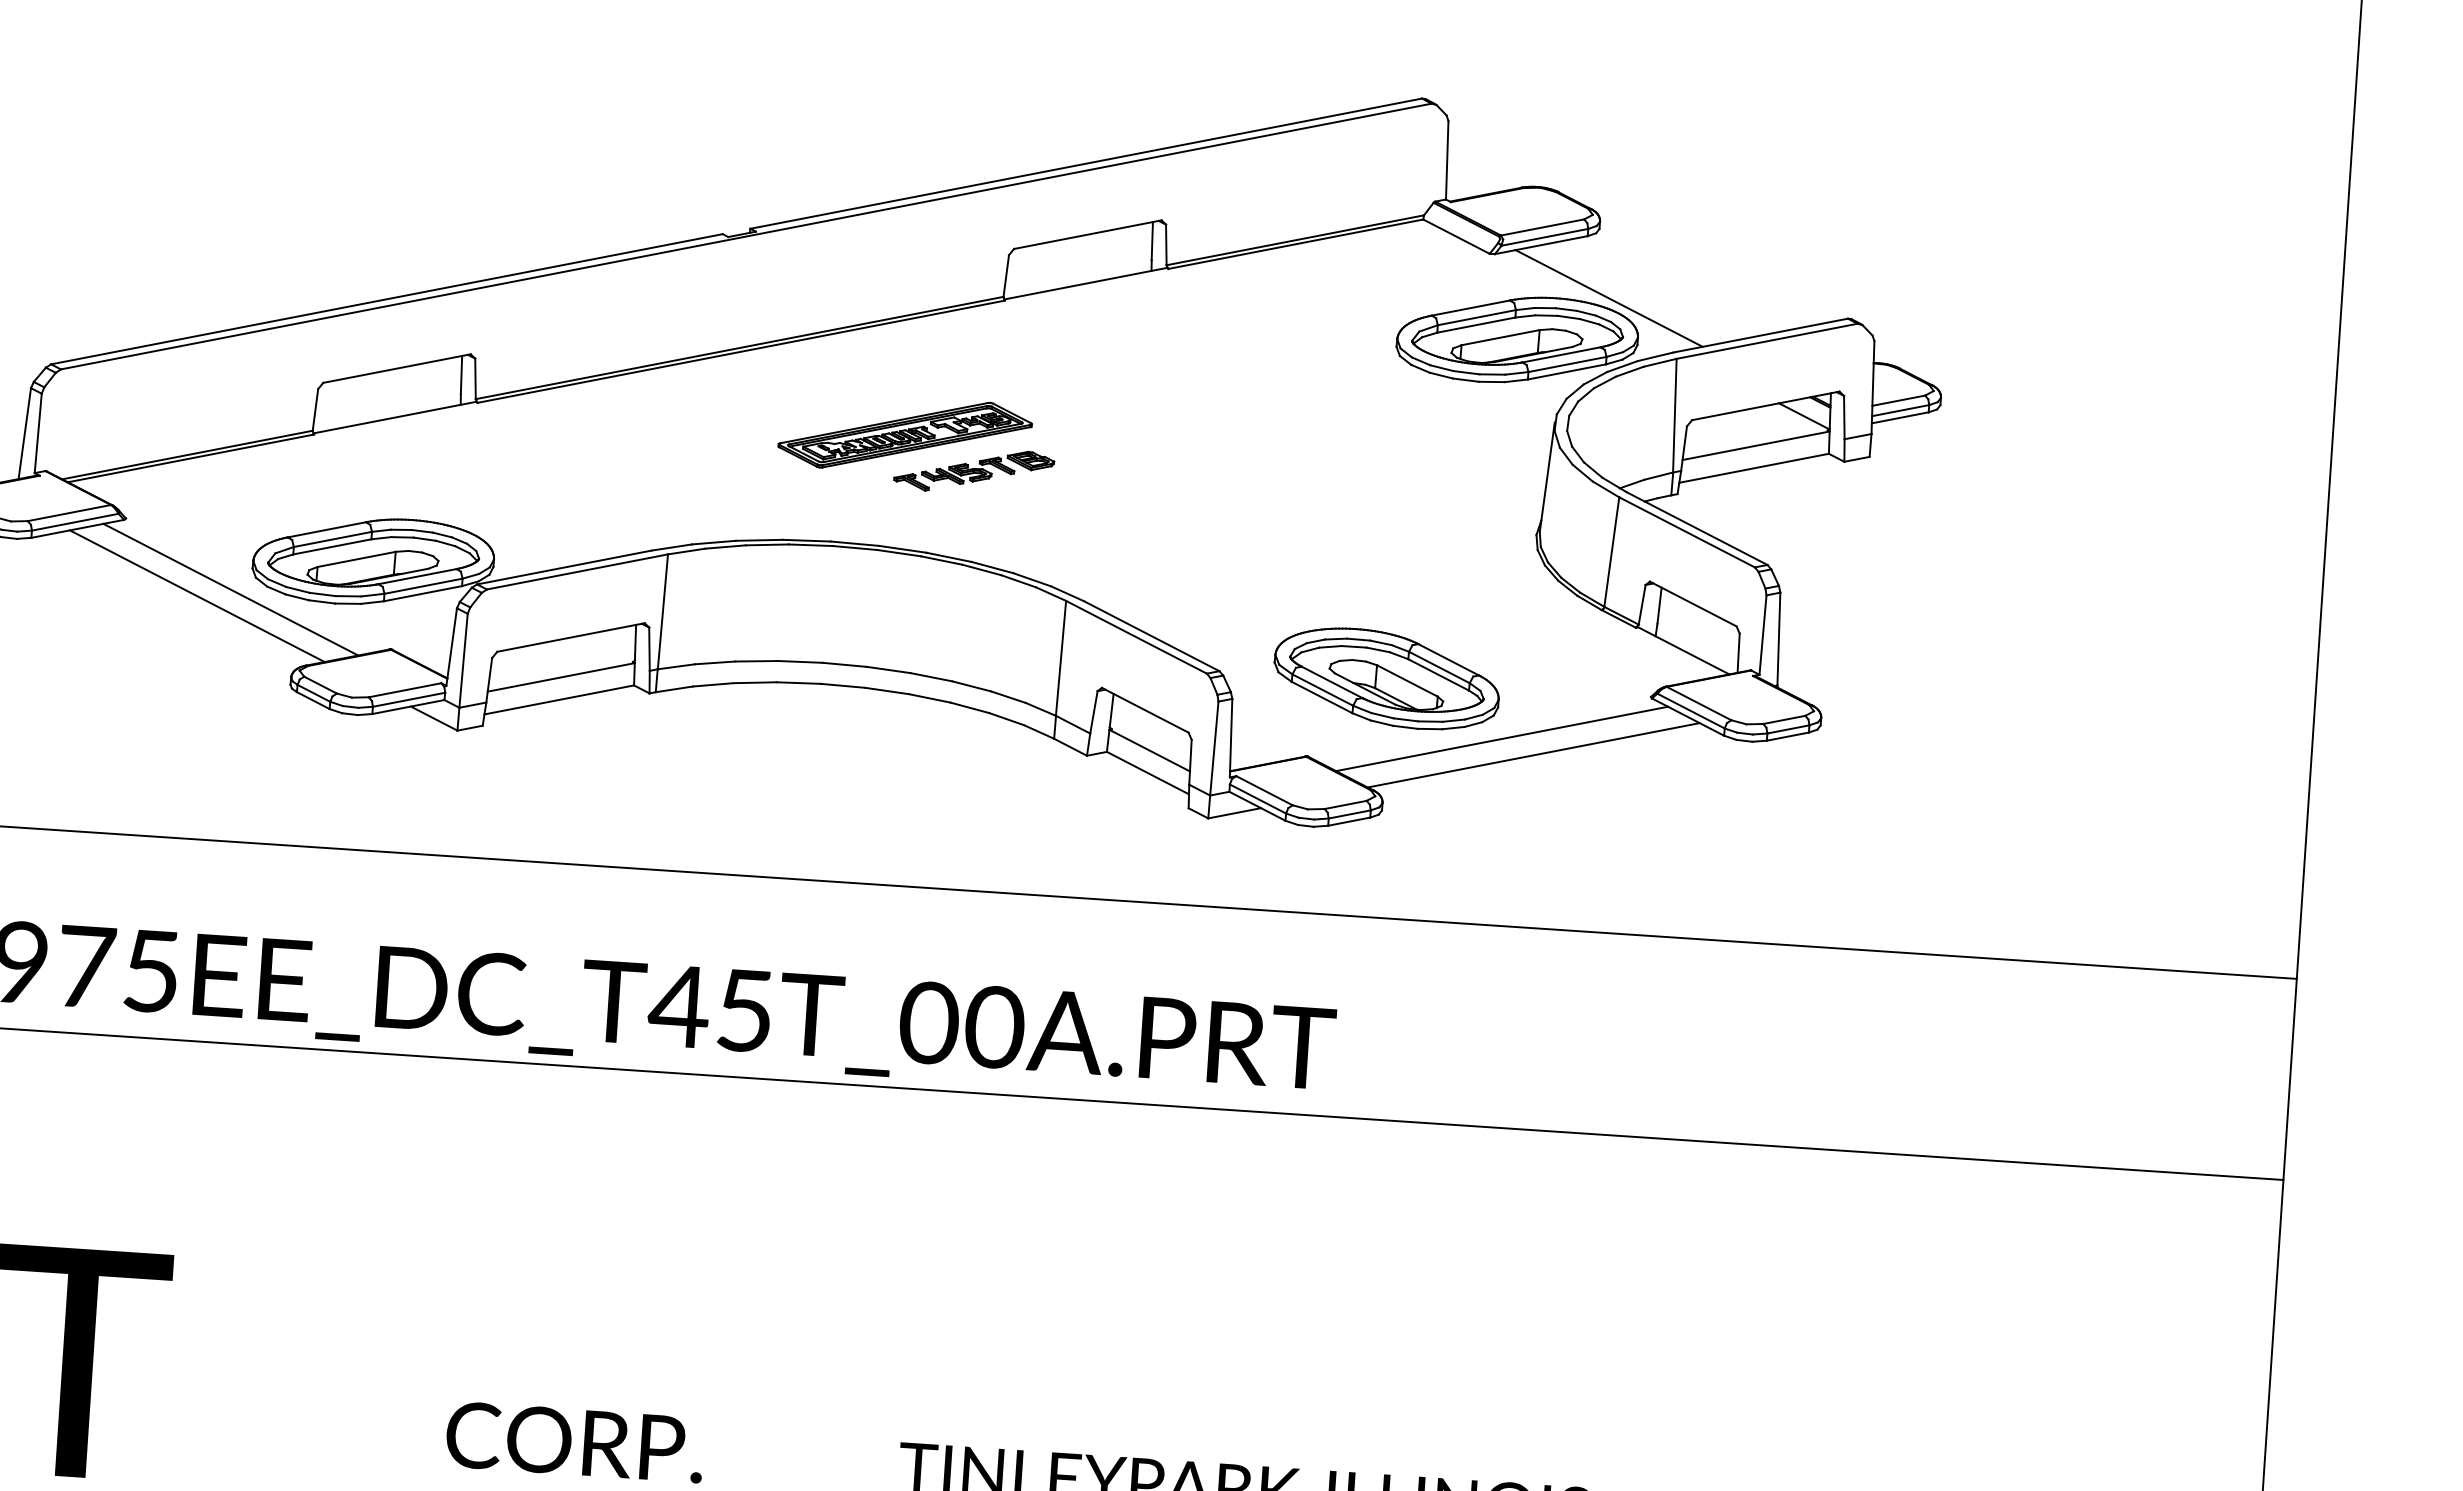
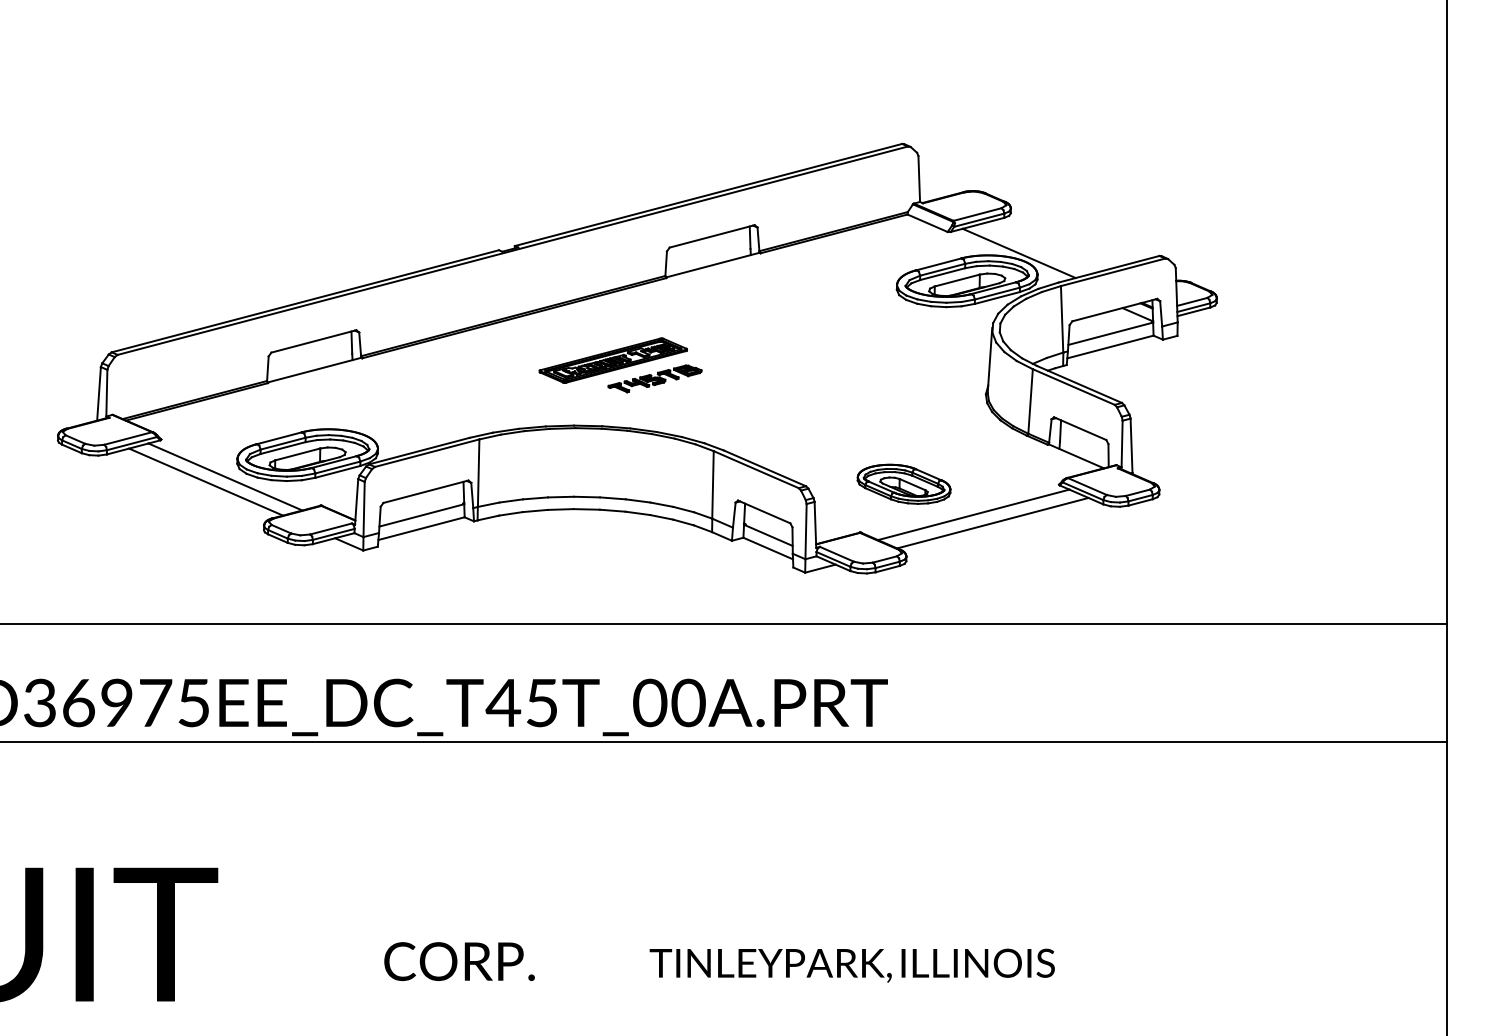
part: (1385, 679) -> (903, 484), size x0.7

